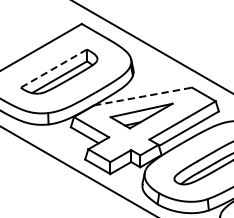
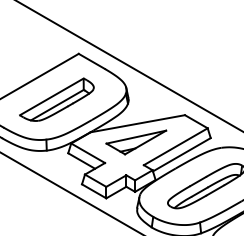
line: (53, 68) -> (51, 96), dashed -> solid
line: (142, 96) -> (137, 123), dashed -> solid

